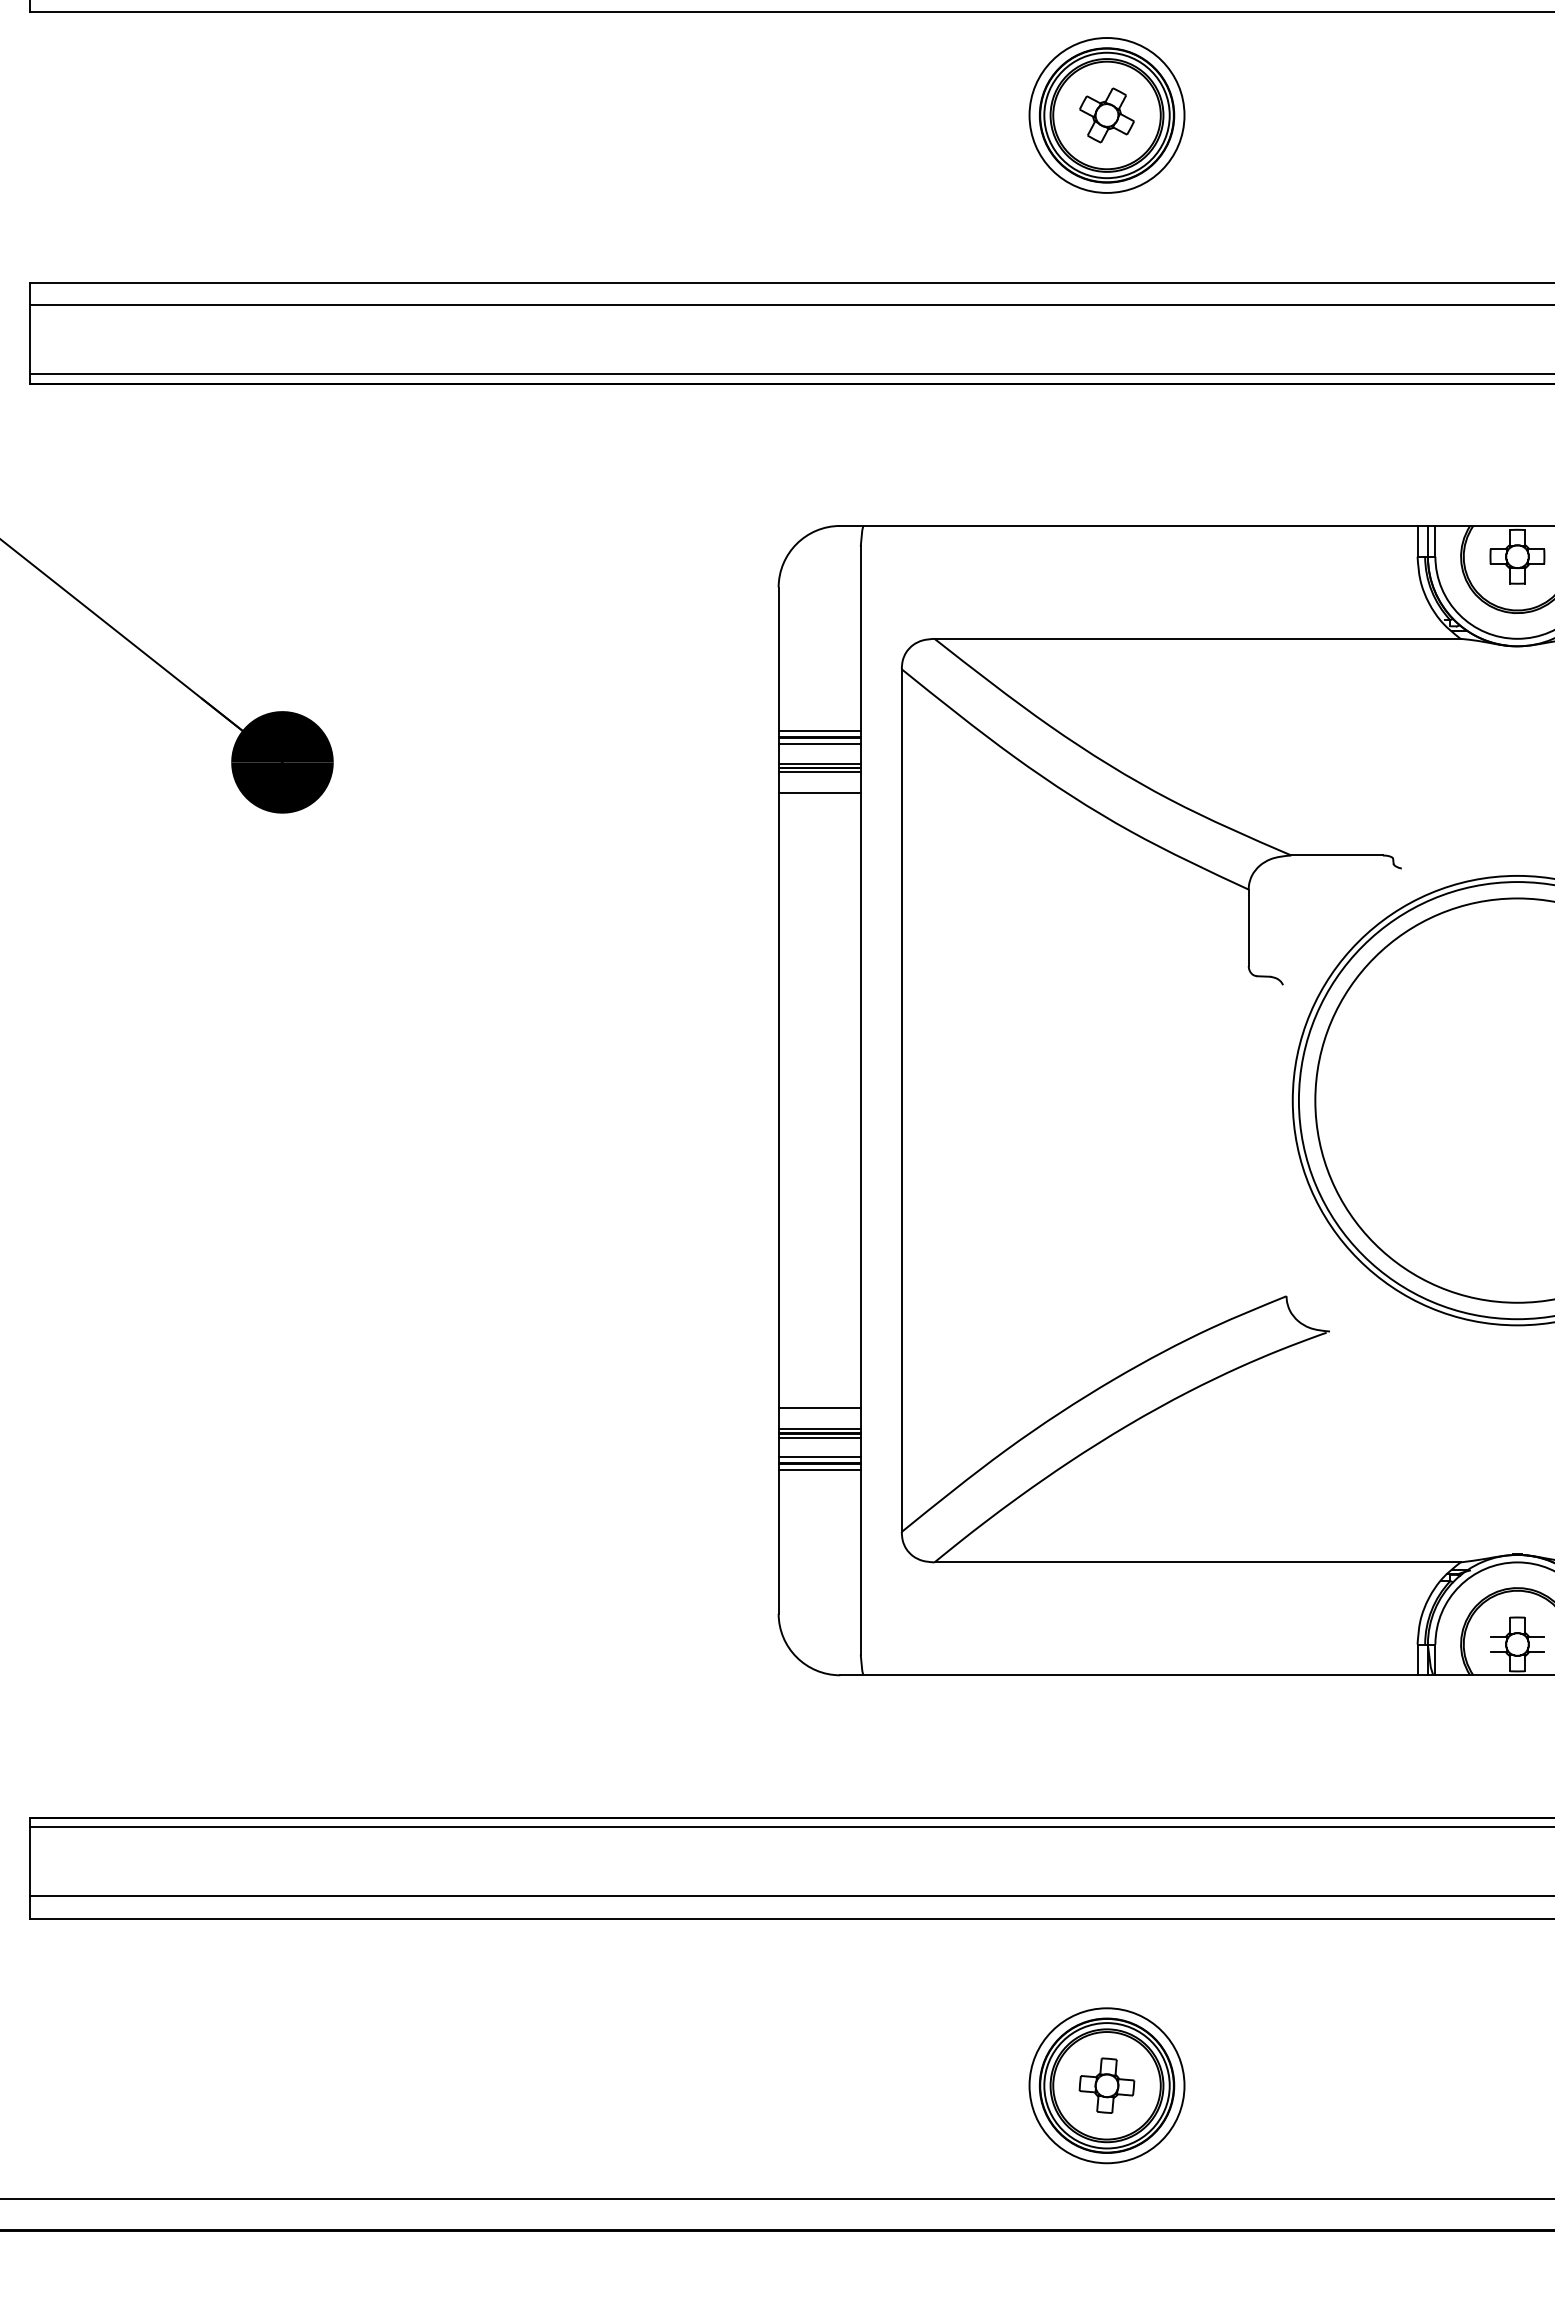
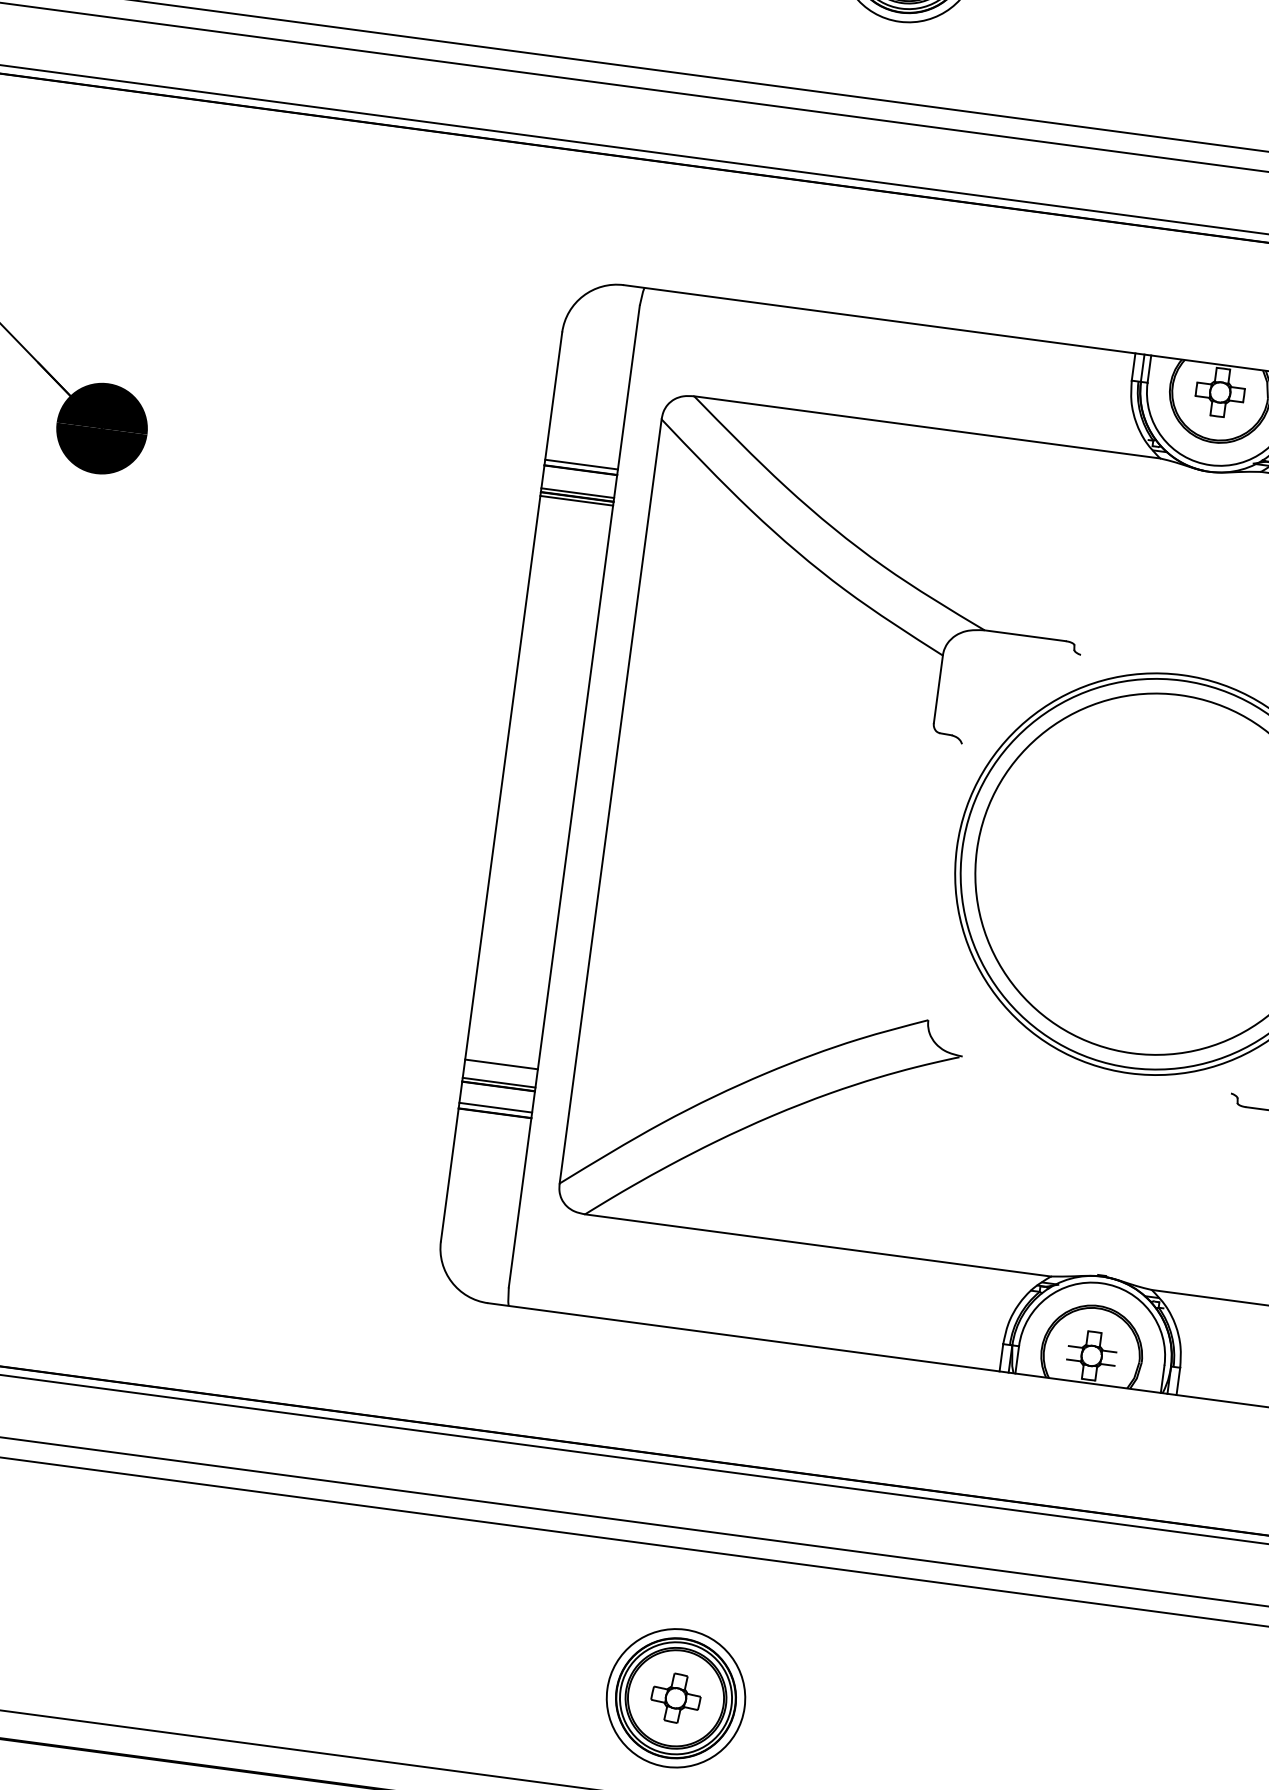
line: (819, 743) -> (579, 475), removed
line: (819, 792) -> (574, 518), removed
line: (819, 1437) -> (497, 1090), removed
line: (819, 1469) -> (494, 1118), removed

